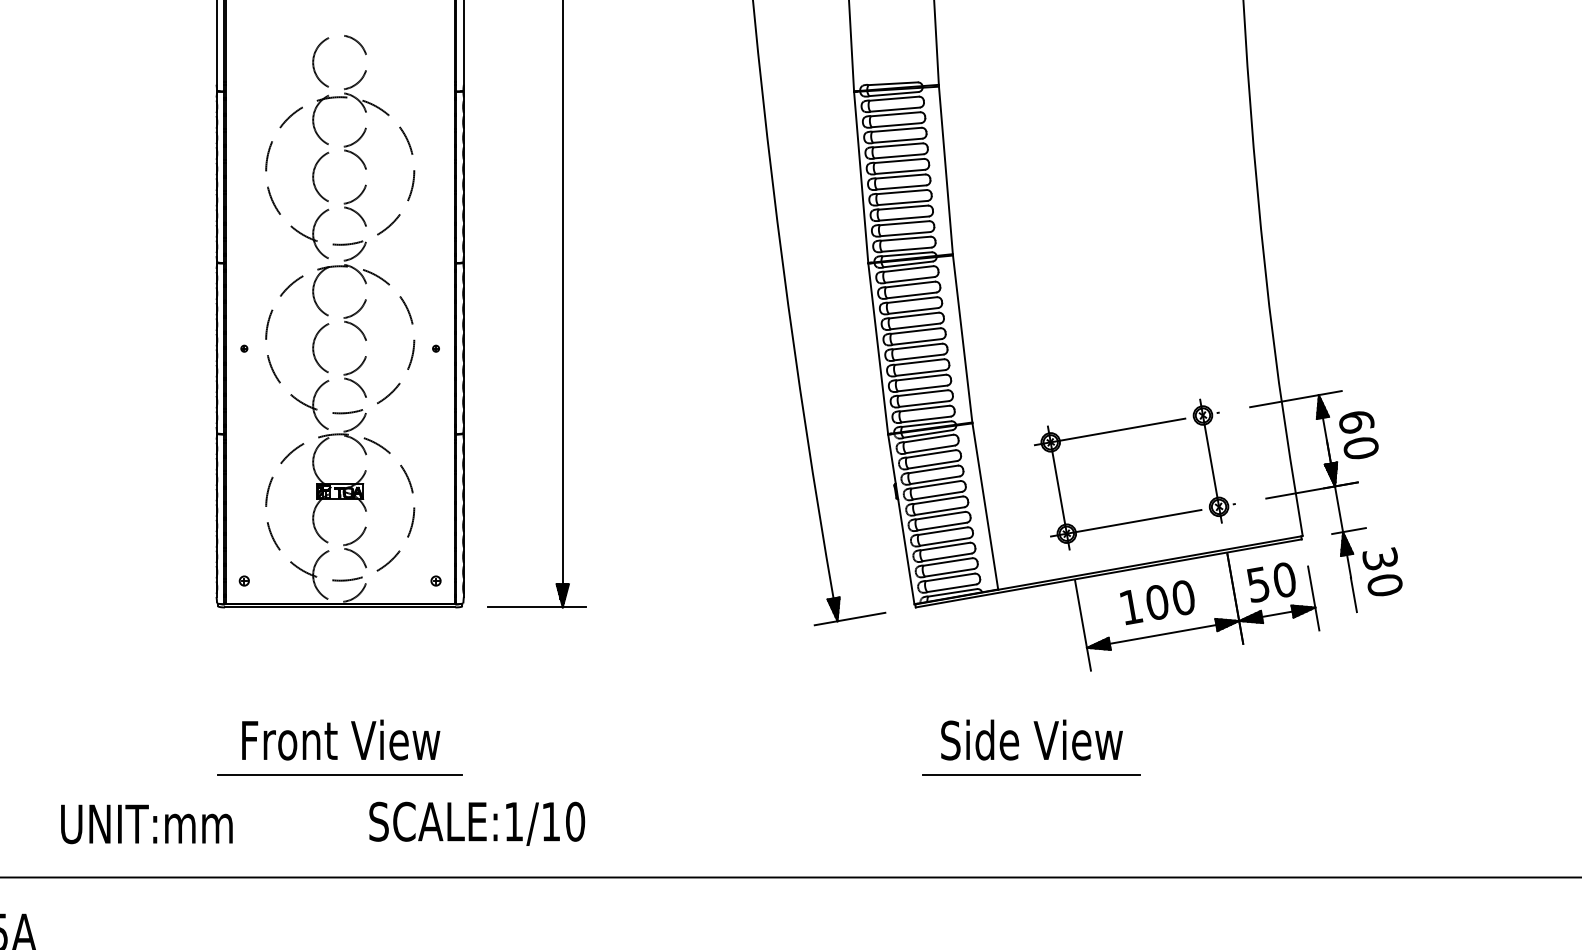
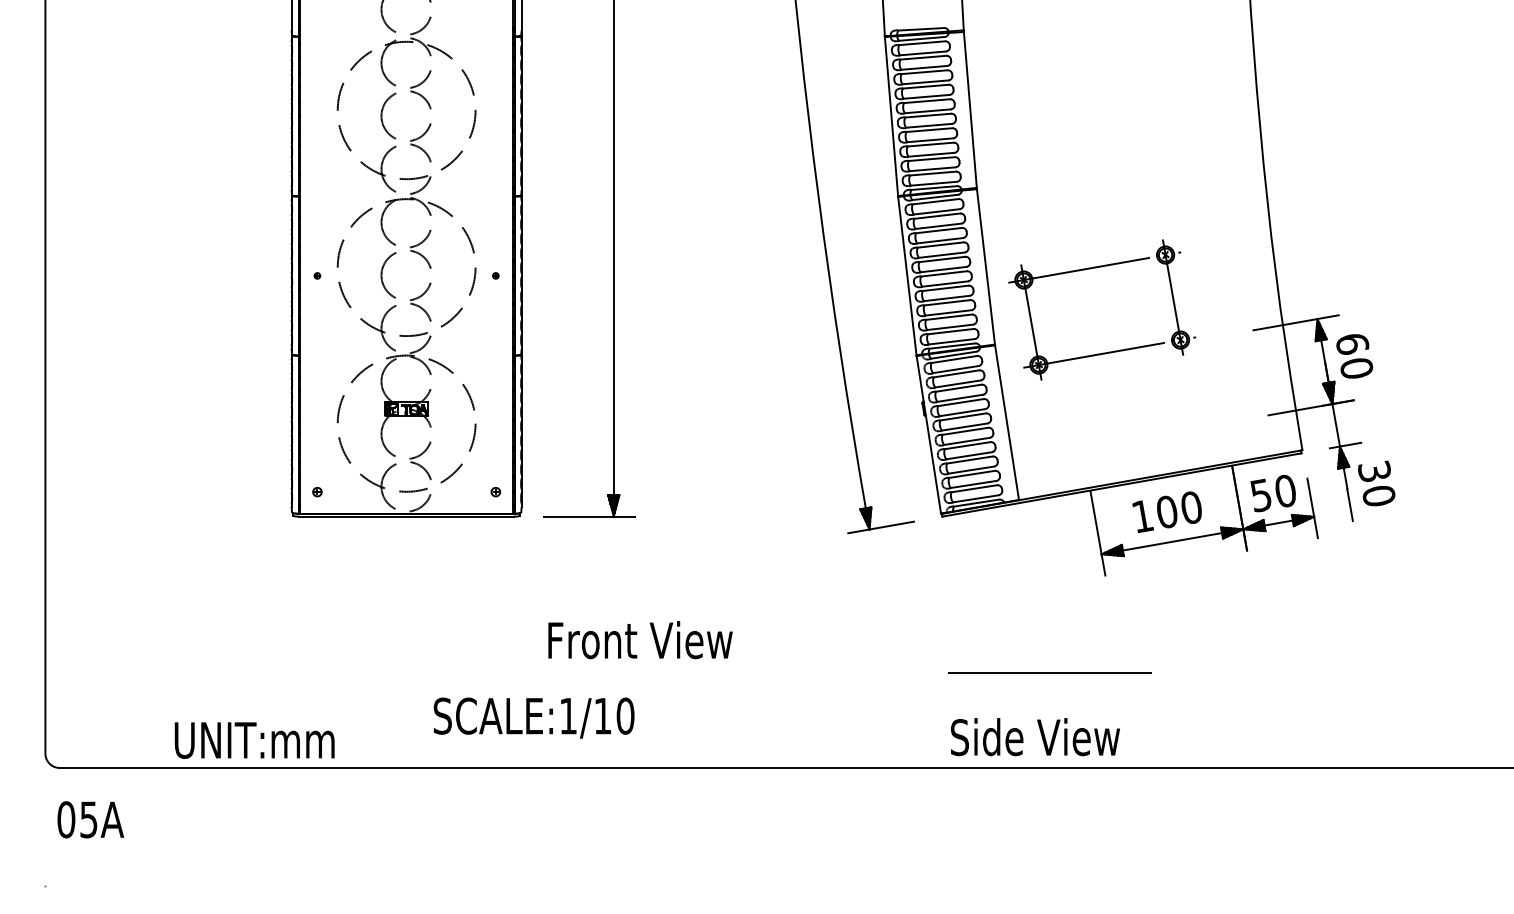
part: (1128, 429) -> (1096, 268), moved
text: (341, 740) -> (640, 640), moved
text: (1032, 740) -> (1035, 737), moved
line: (340, 774) -> (406, 672), removed
text: (146, 824) -> (254, 740), moved

